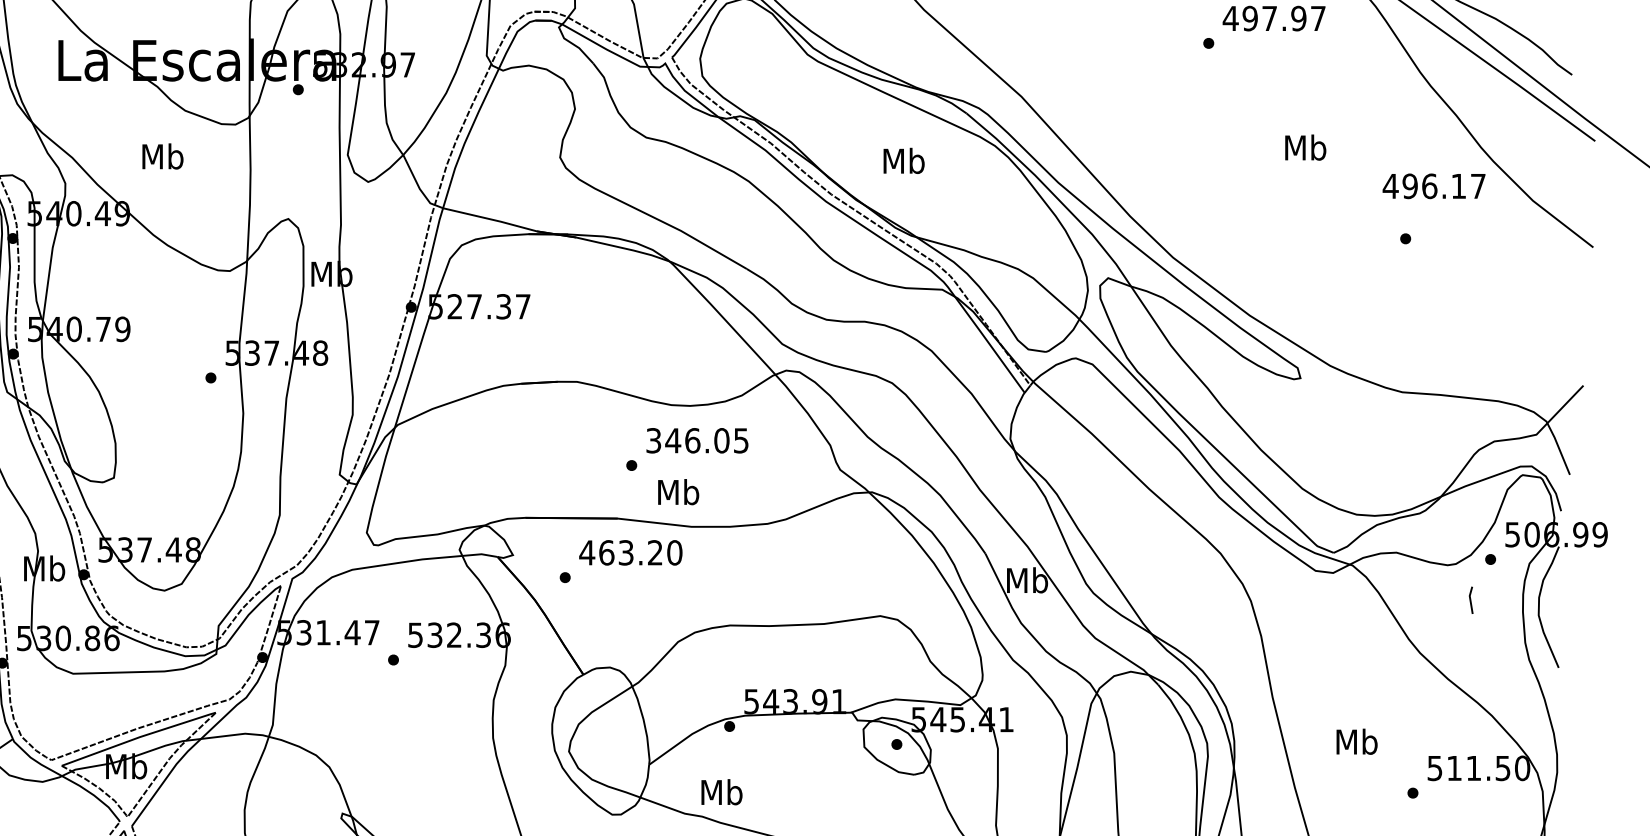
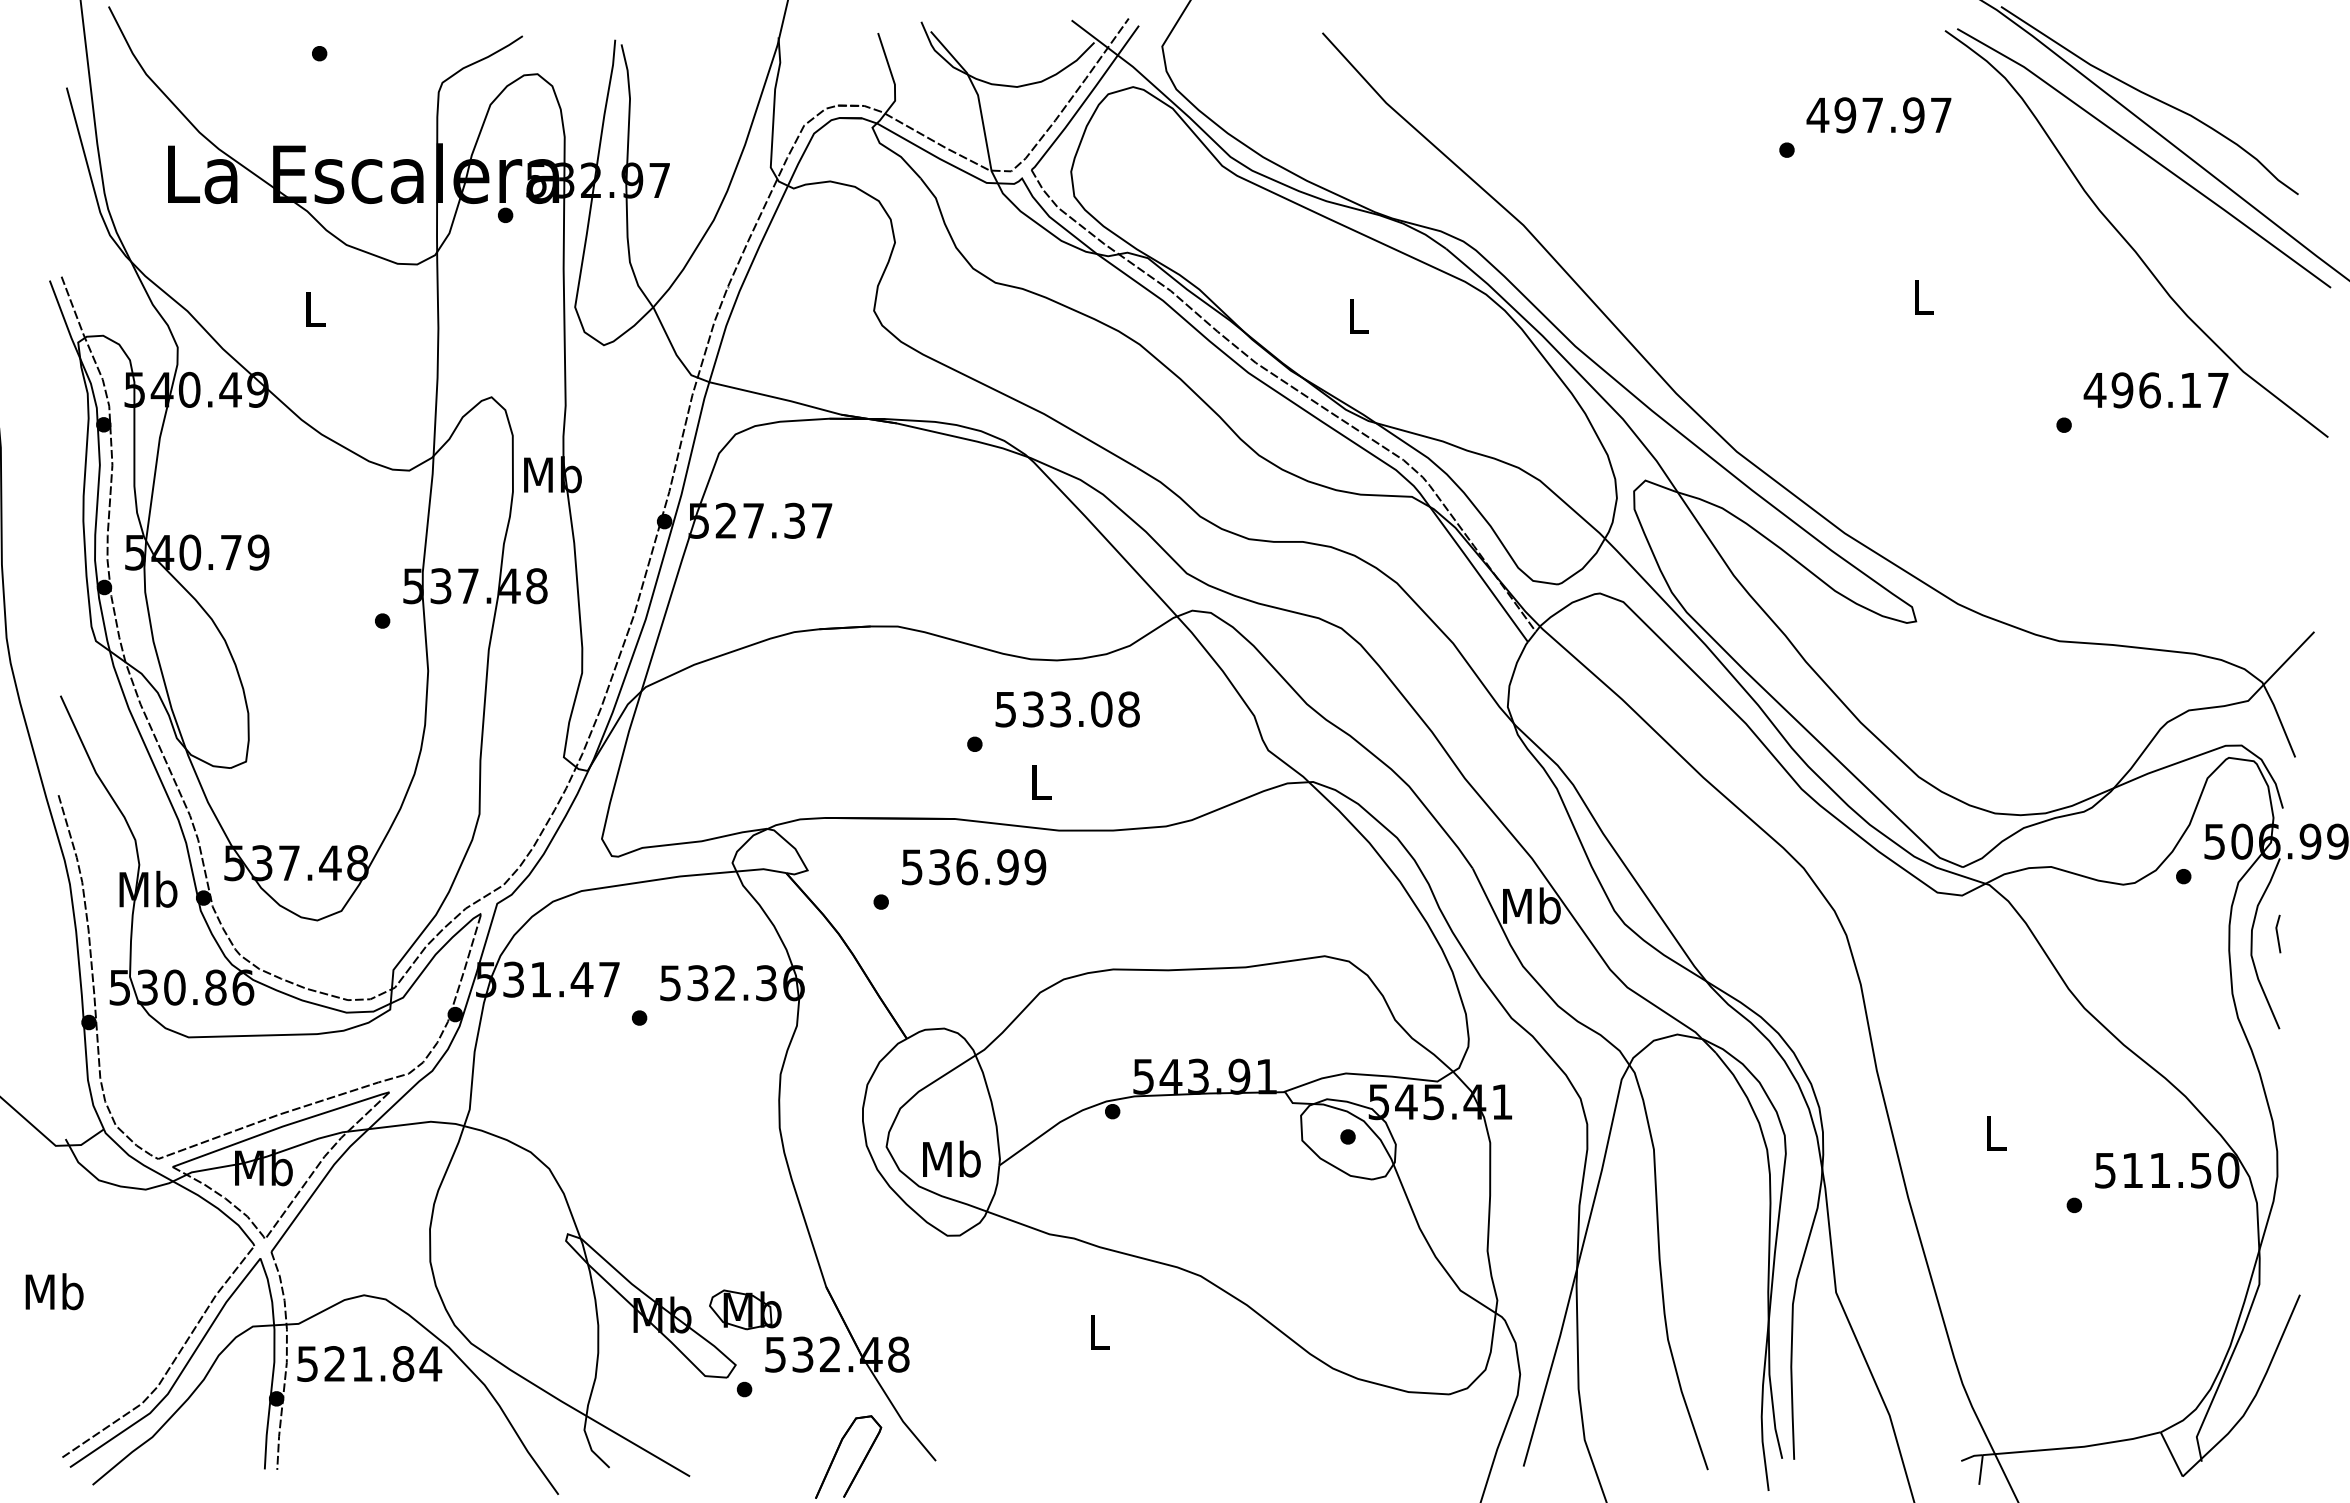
text: (1305, 147) -> (1923, 296), Mb -> L
text: (162, 155) -> (314, 308), Mb -> L
text: (904, 160) -> (1358, 315), Mb -> L
text: (1433, 186) -> (2155, 390), moved
text: (697, 440) -> (1067, 709), 346.05 -> 533.08
text: (678, 491) -> (1040, 781), Mb -> L
text: (630, 553) -> (973, 867), 463.20 -> 536.99
line: (1471, 599) -> (2278, 933), moved
text: (1356, 741) -> (1995, 1132), Mb -> L
text: (721, 791) -> (951, 1158), moved

